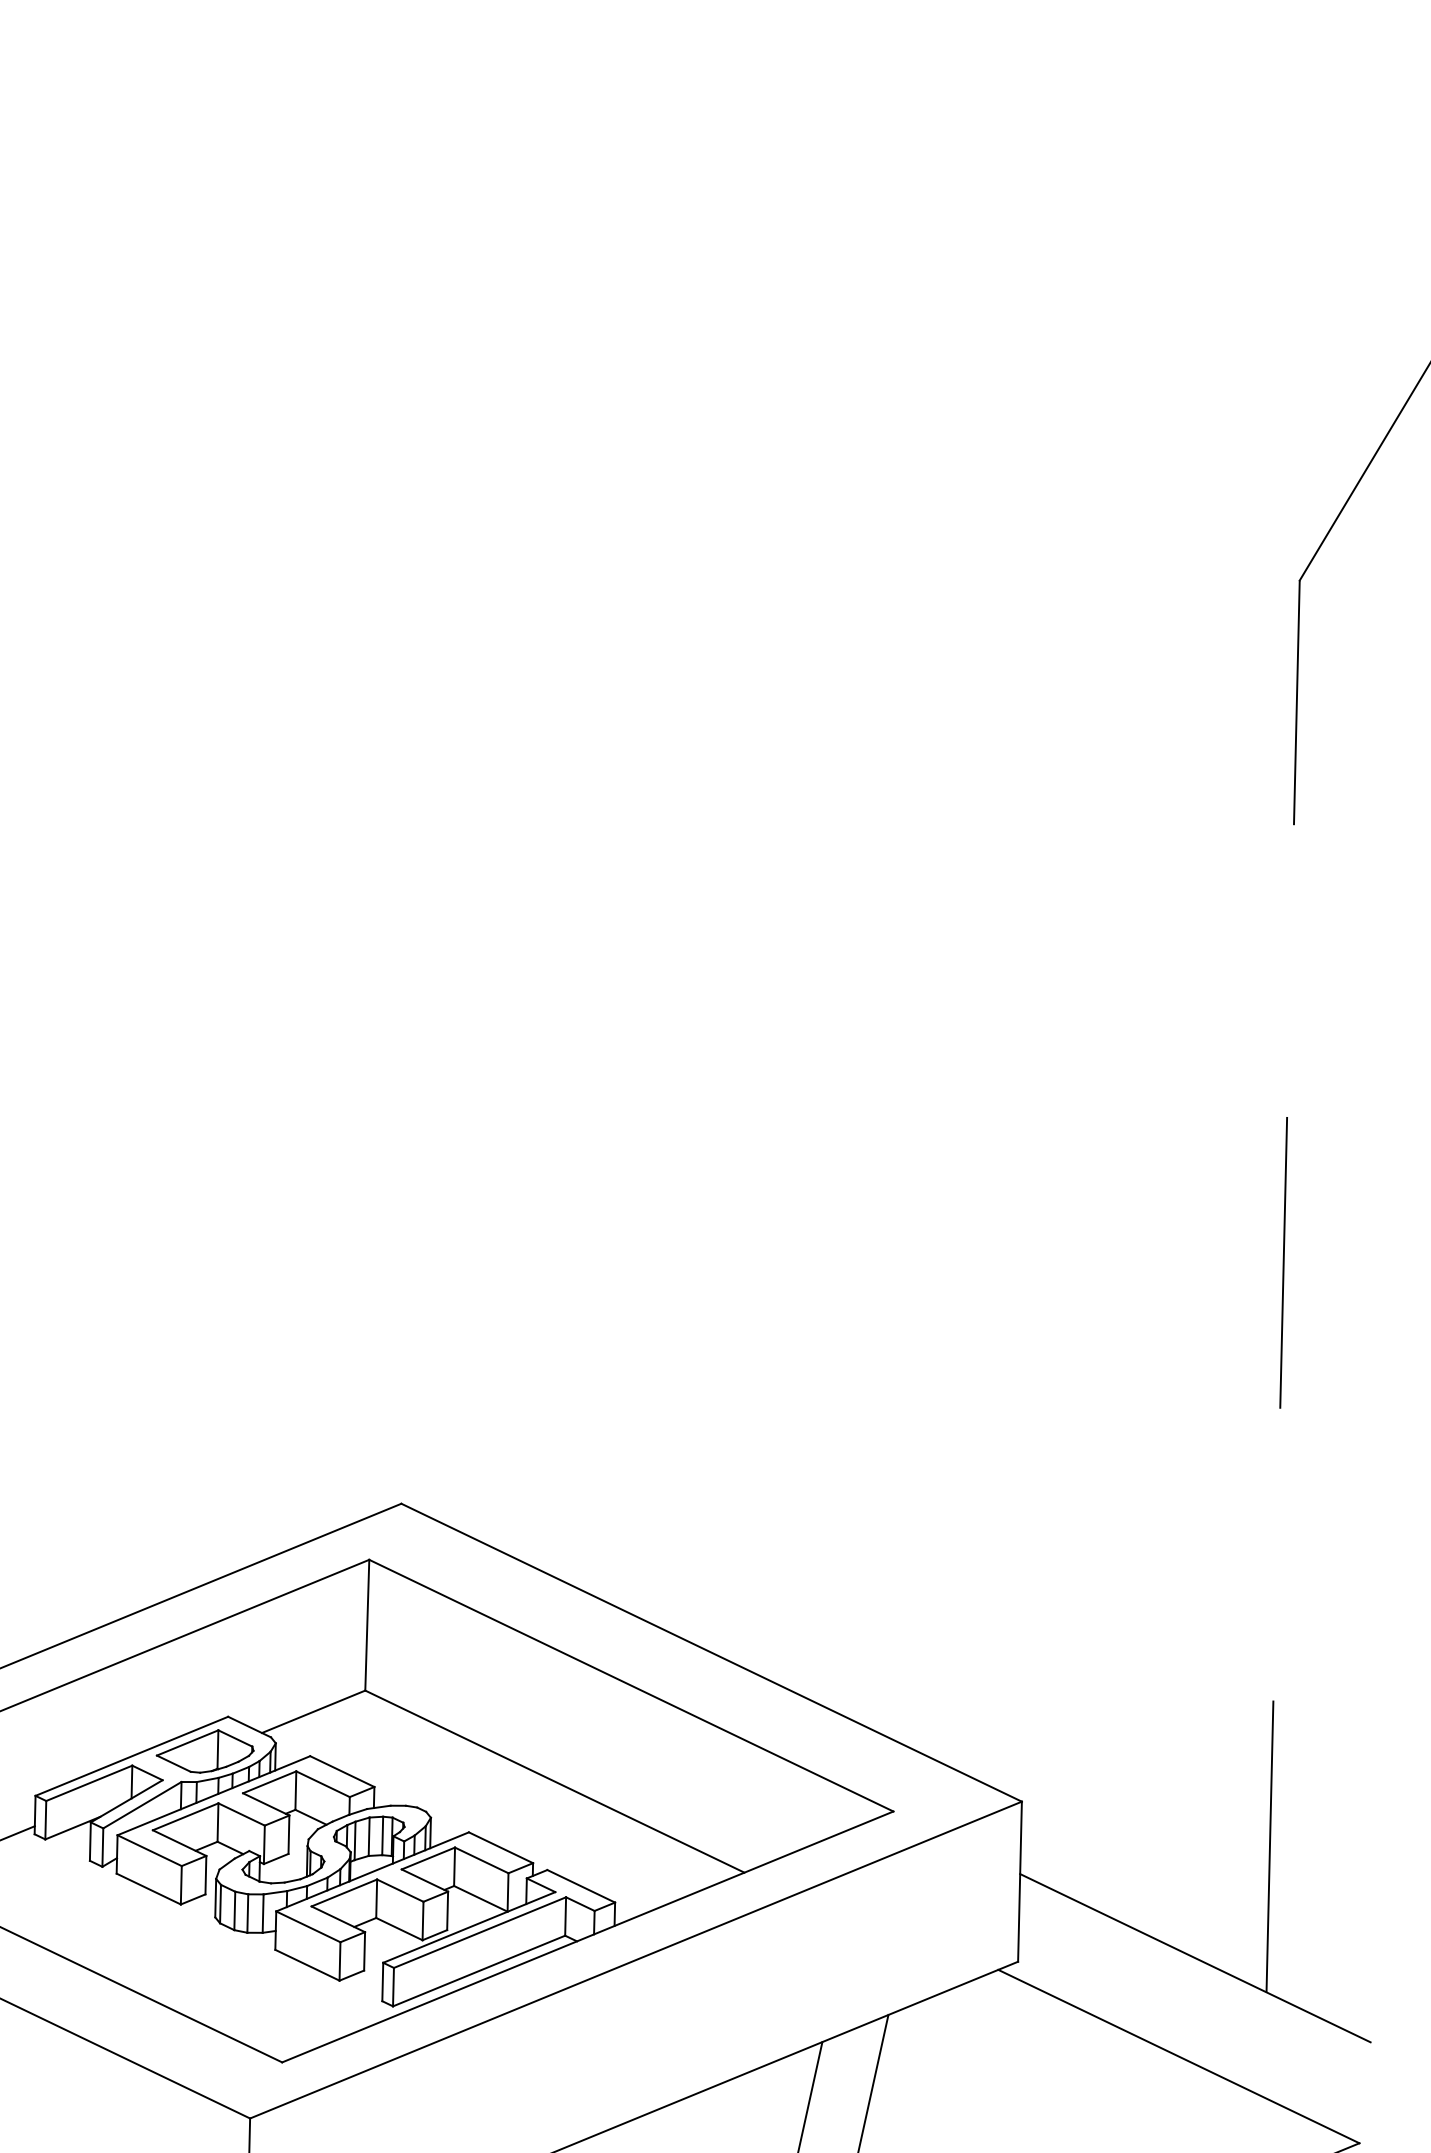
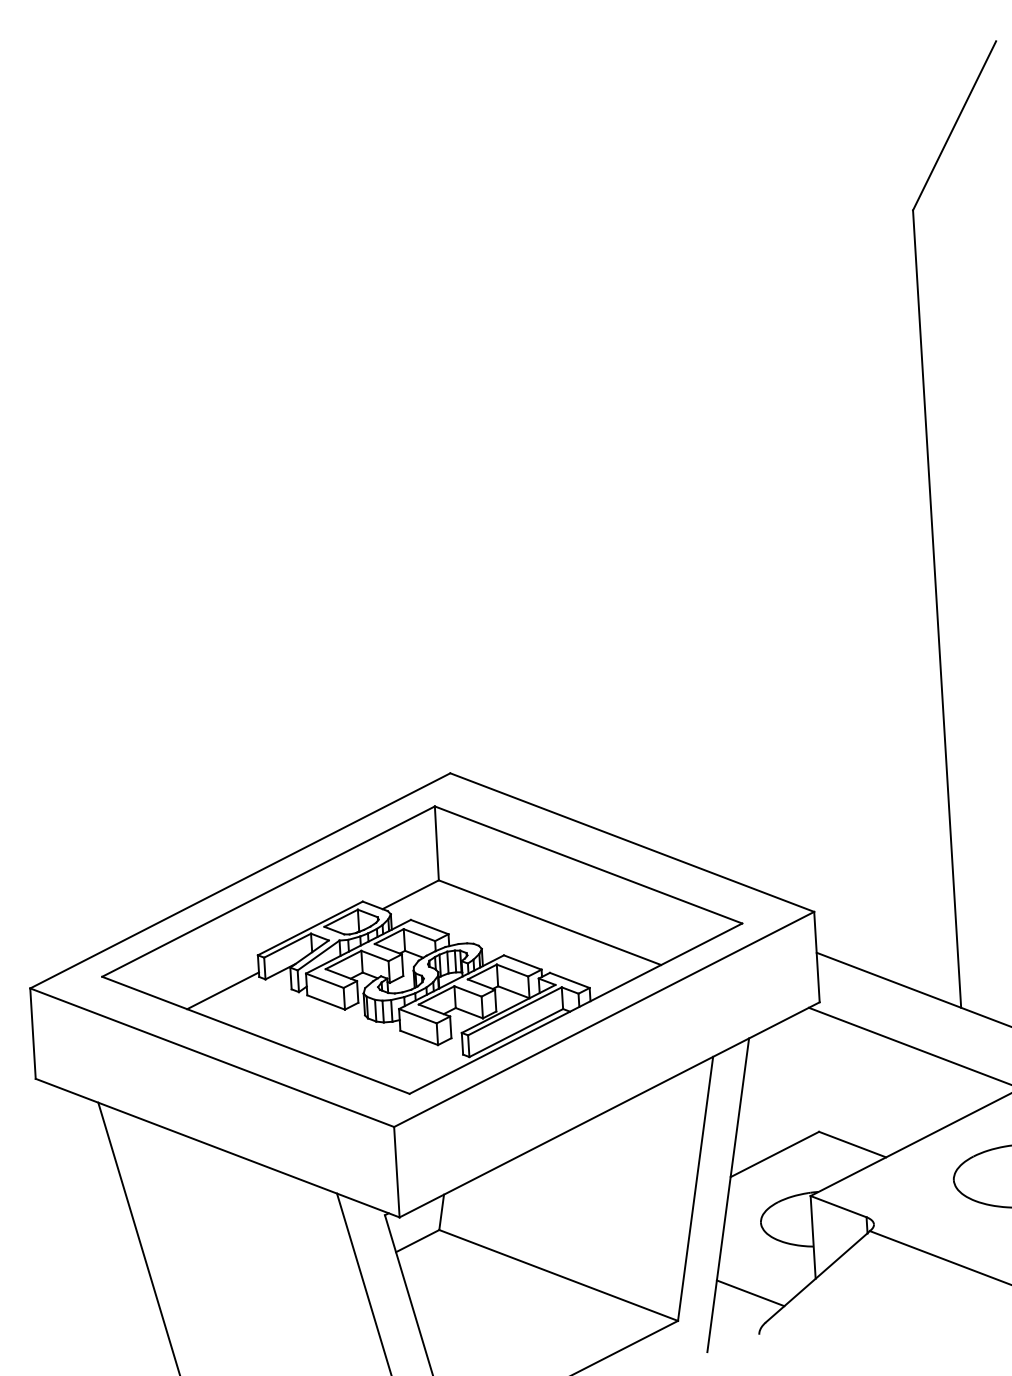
line: (1283, 1285) -> (937, 608), dashed -> solid

